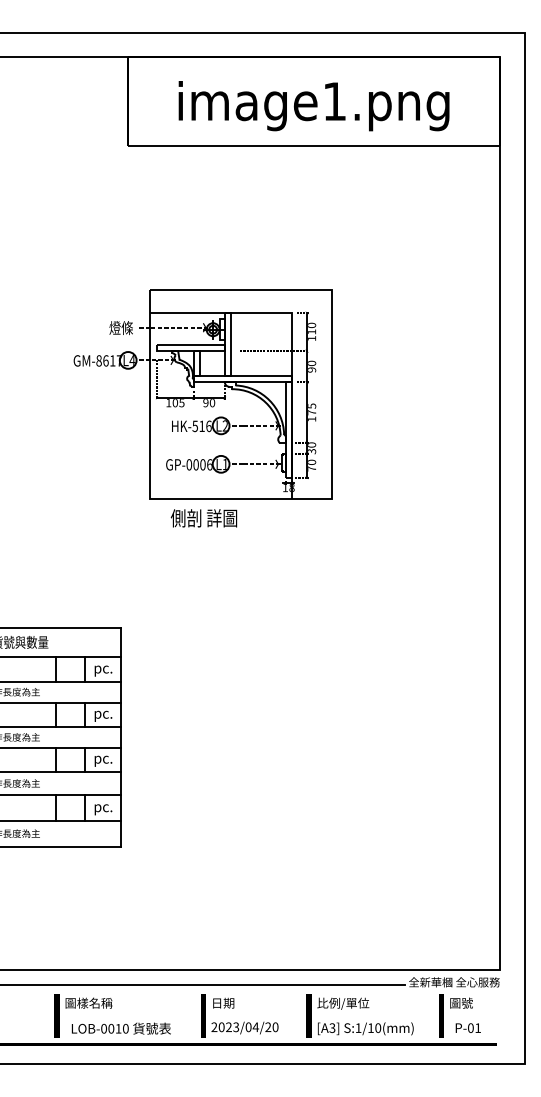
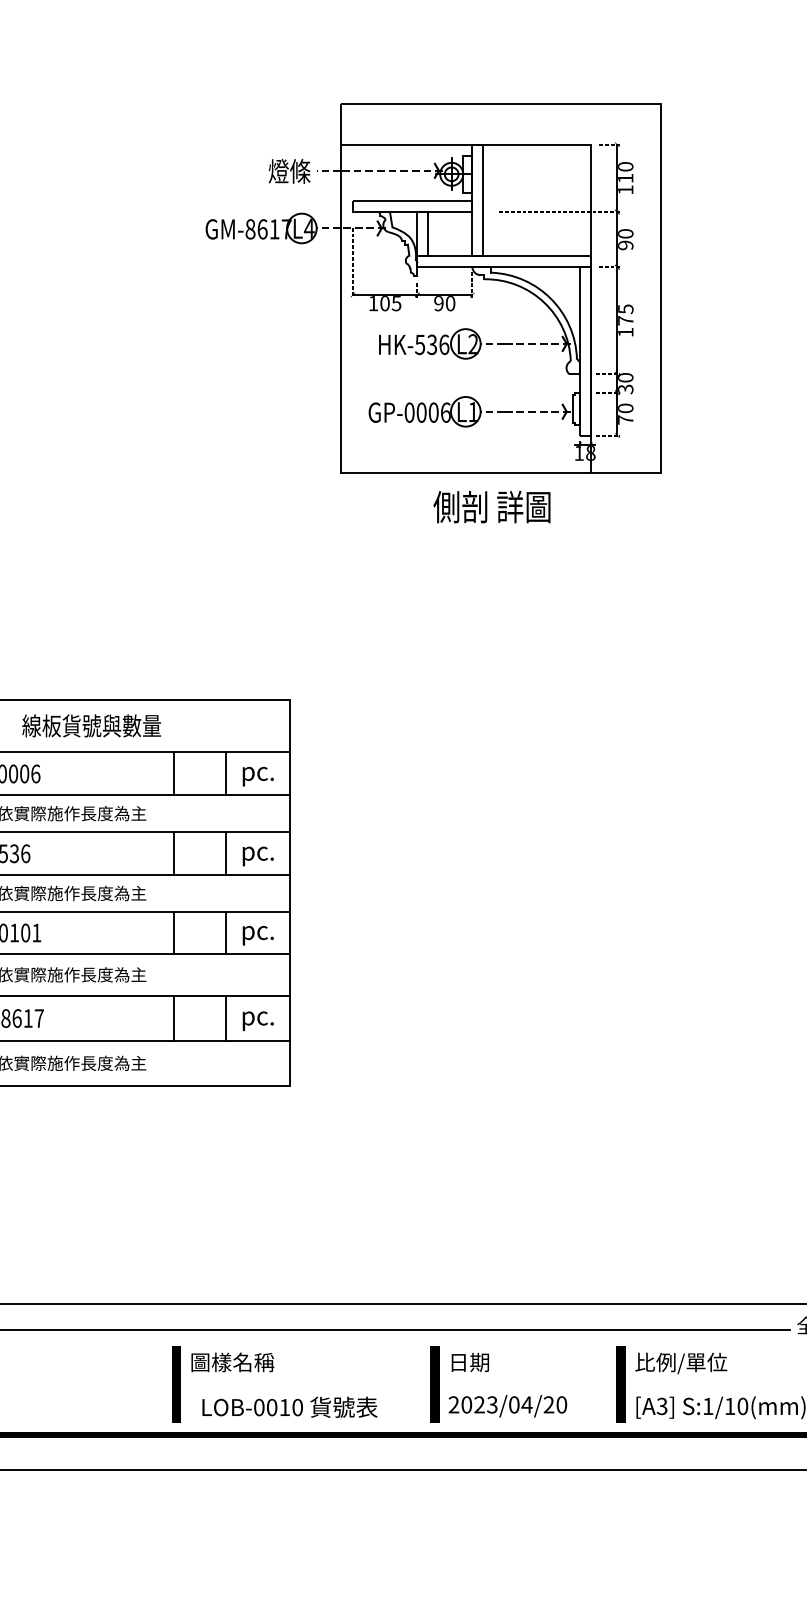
text: (201, 426) -> (431, 345), HK-516 -> HK-536
text: (203, 518) -> (491, 507), moved

